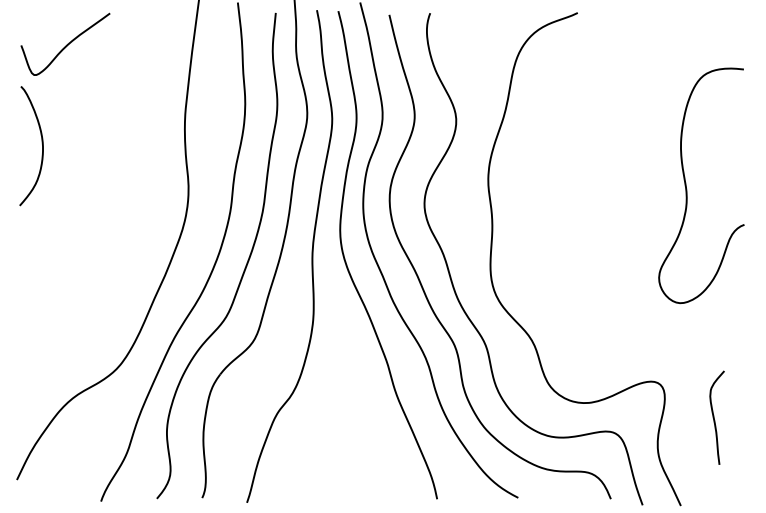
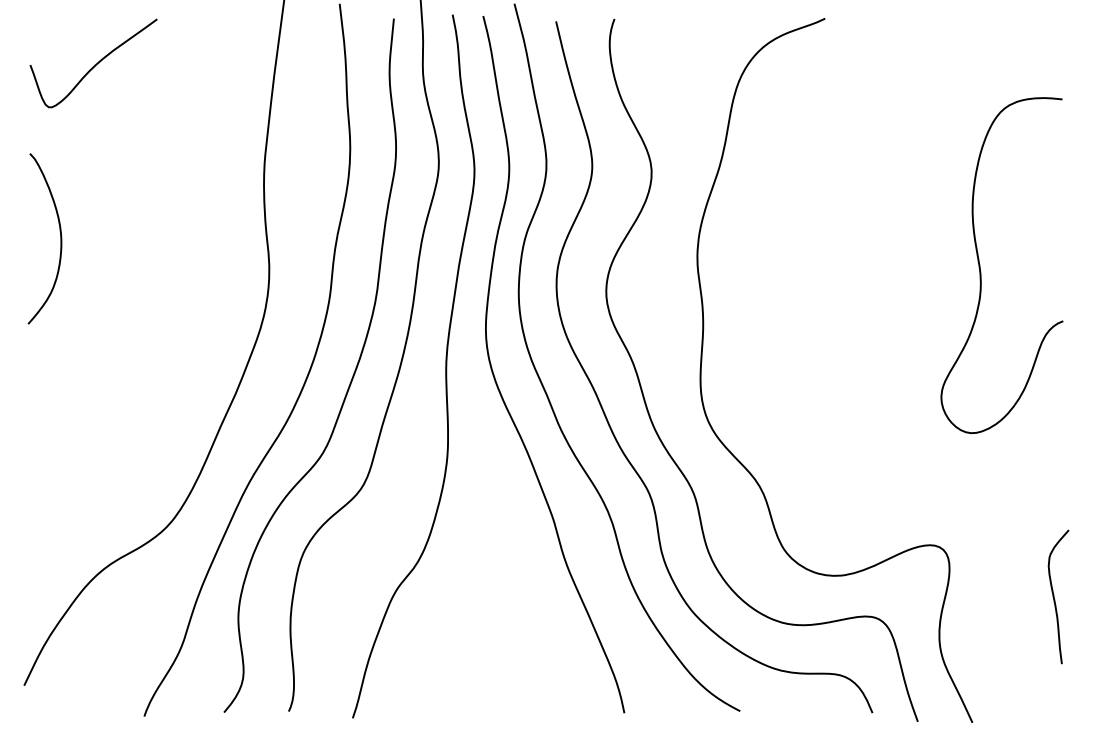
curve: (41, 143) -> (59, 235), moved
curve: (714, 417) -> (1054, 596), moved

